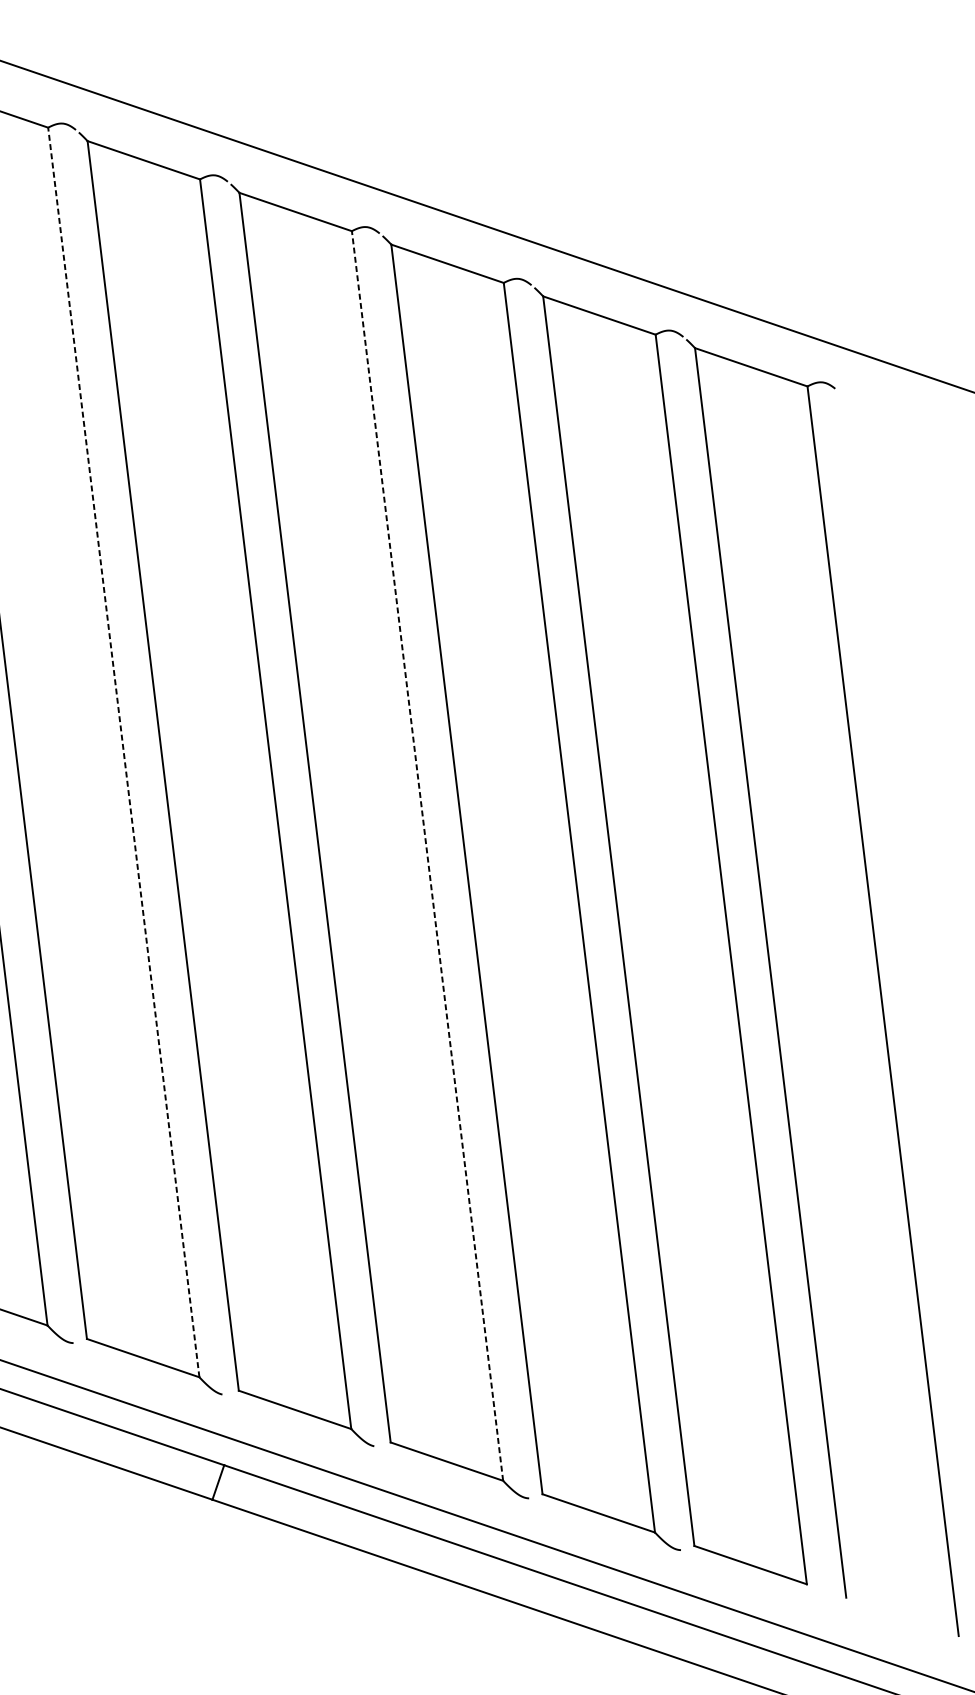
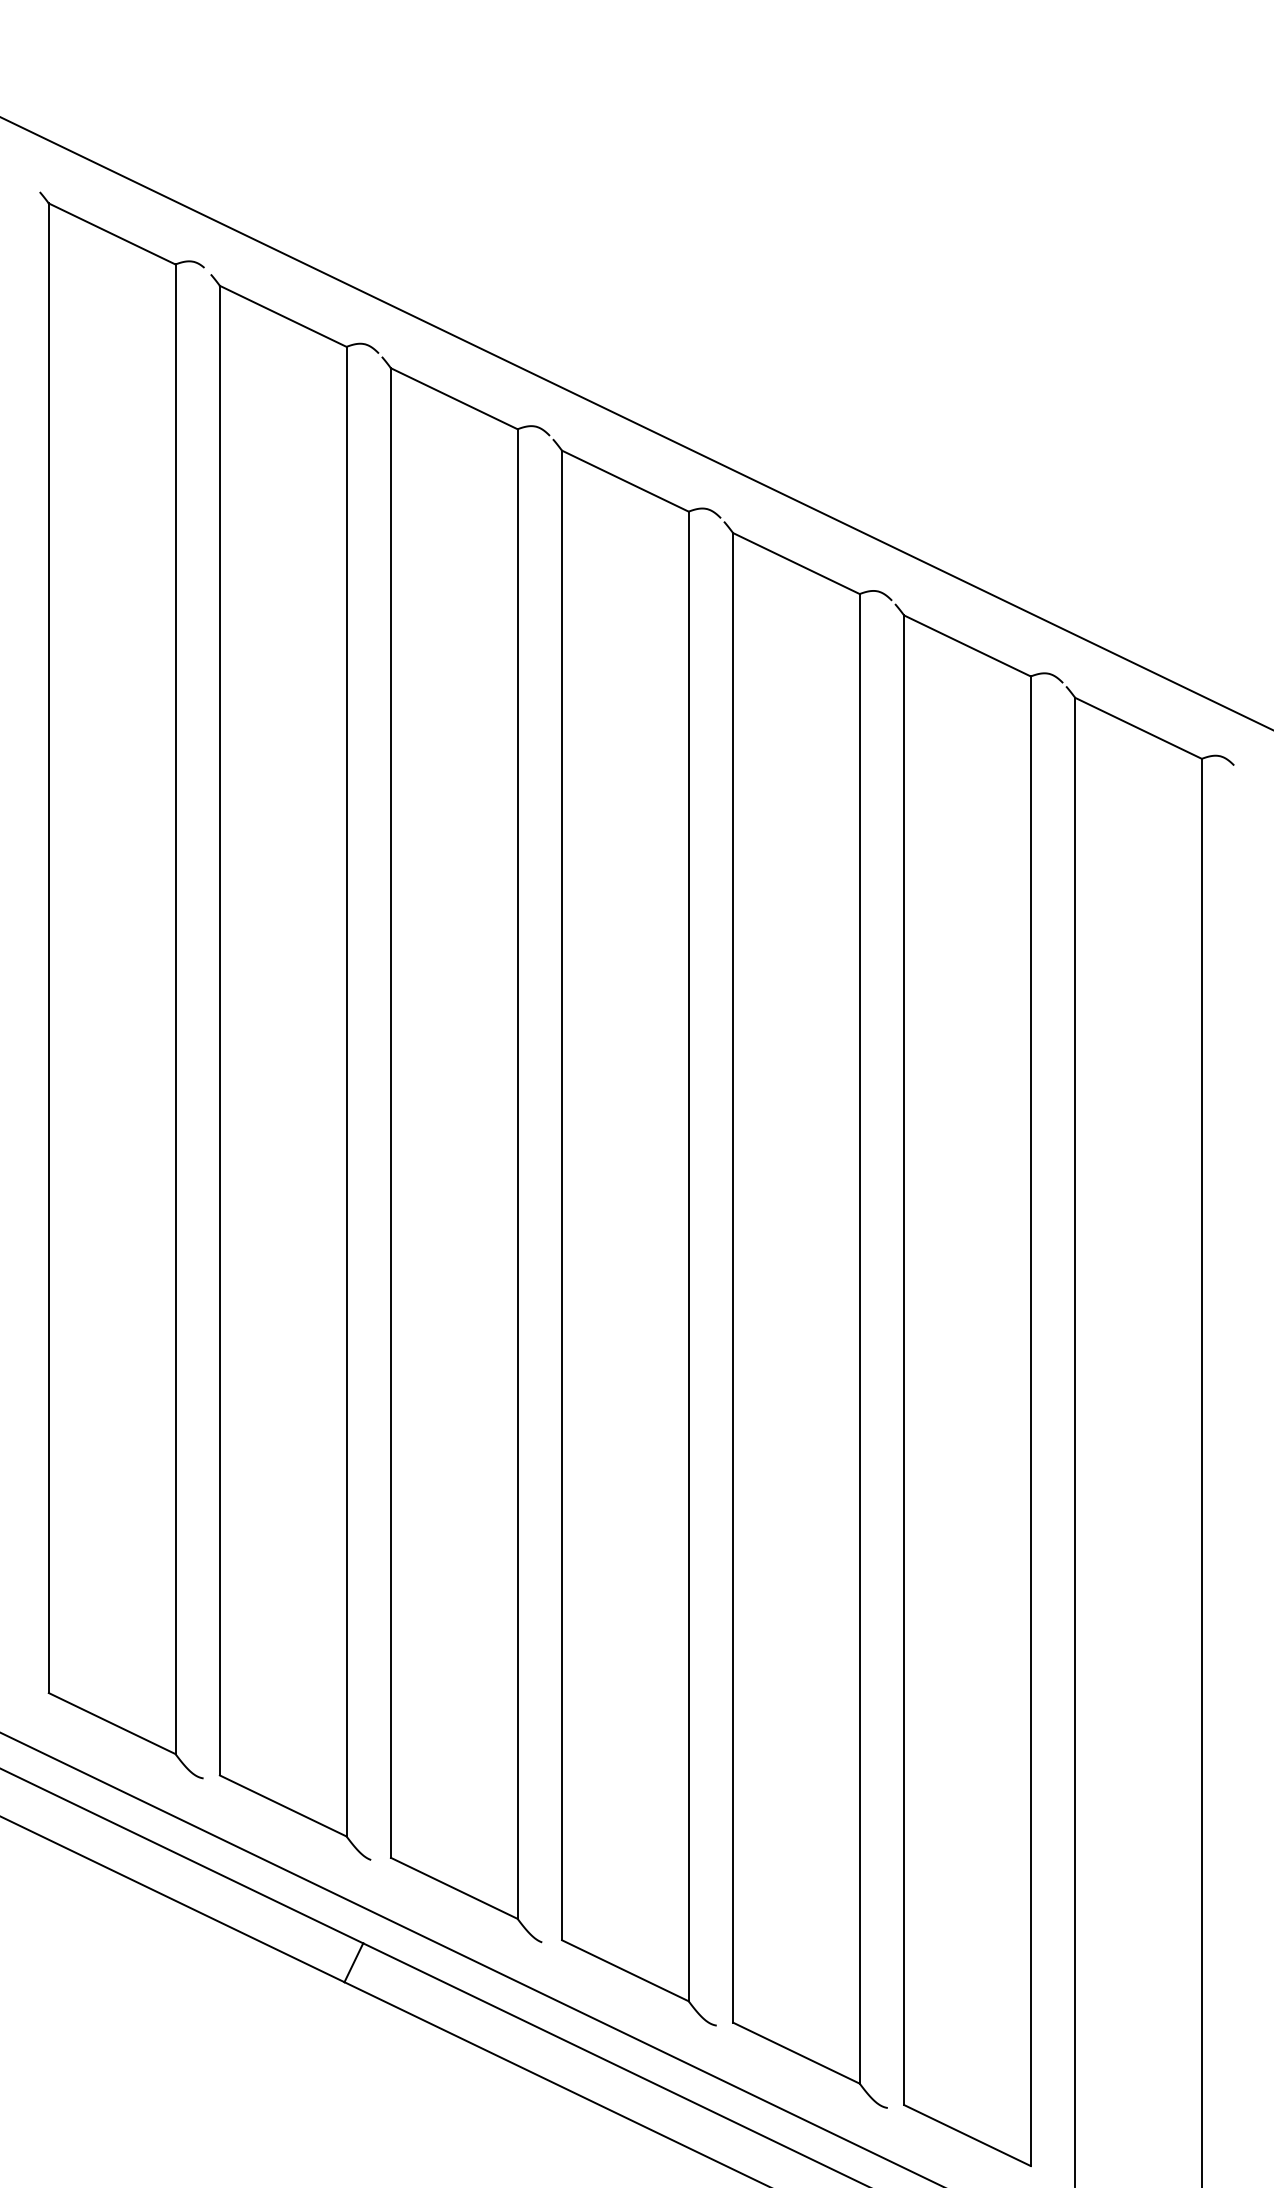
line: (123, 752) -> (346, 1091), dashed -> solid
line: (427, 856) -> (688, 1256), dashed -> solid

